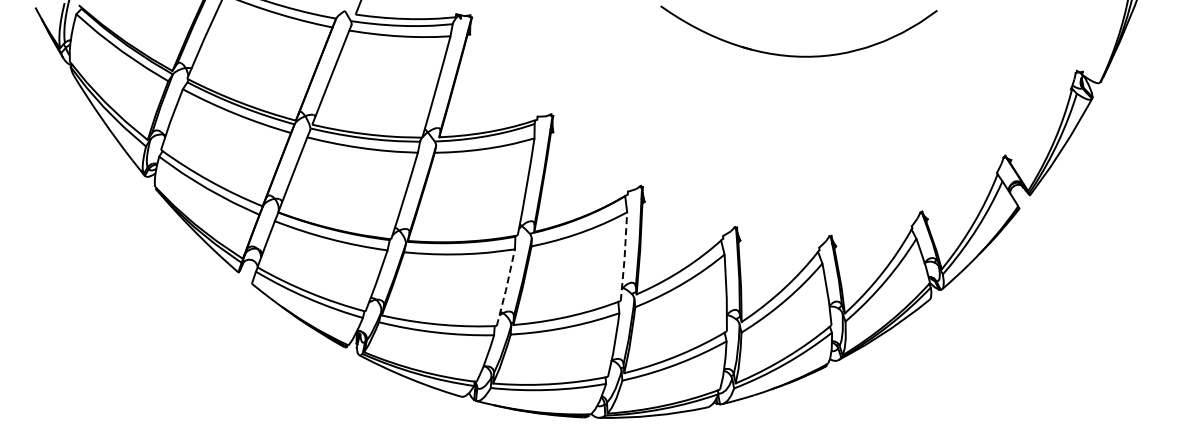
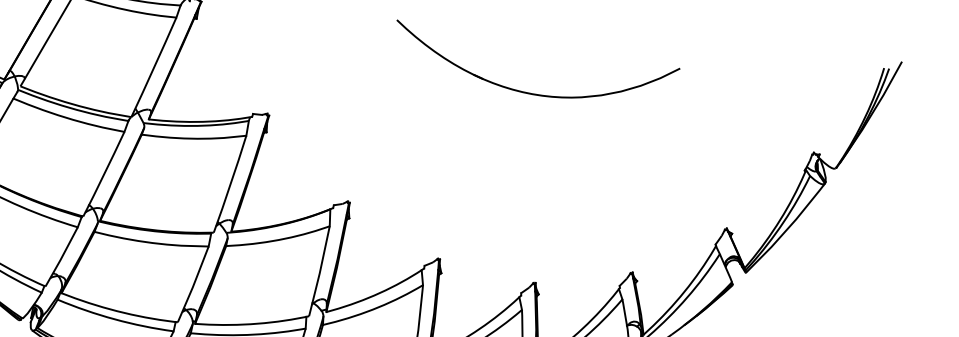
line: (624, 256) -> (319, 271), dashed -> solid
line: (506, 287) -> (193, 284), dashed -> solid

